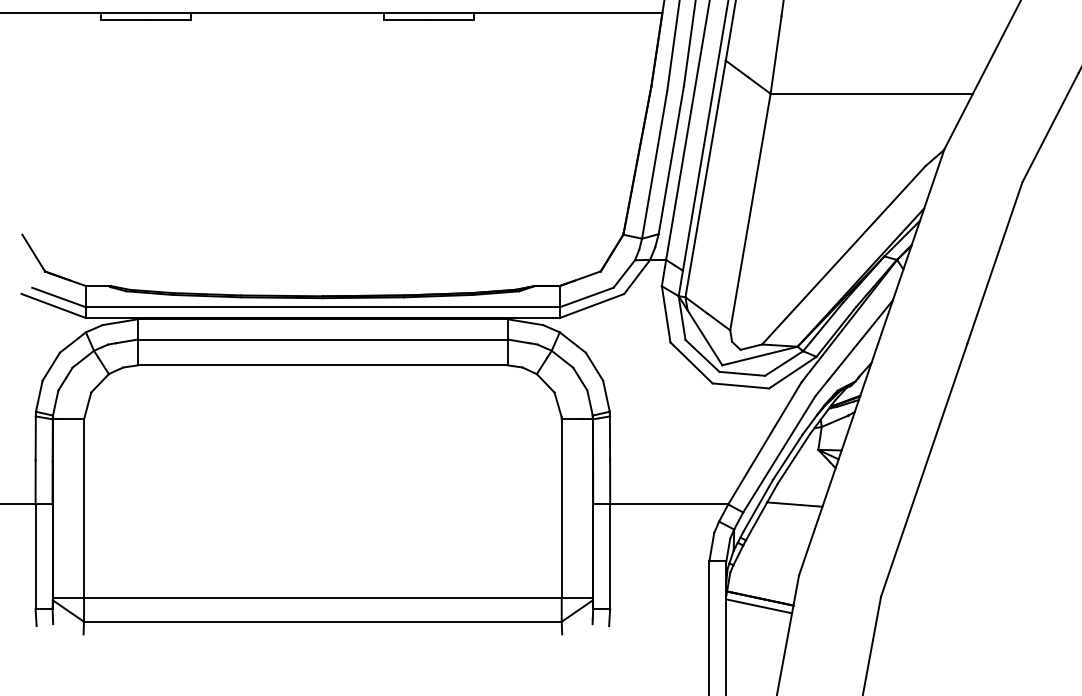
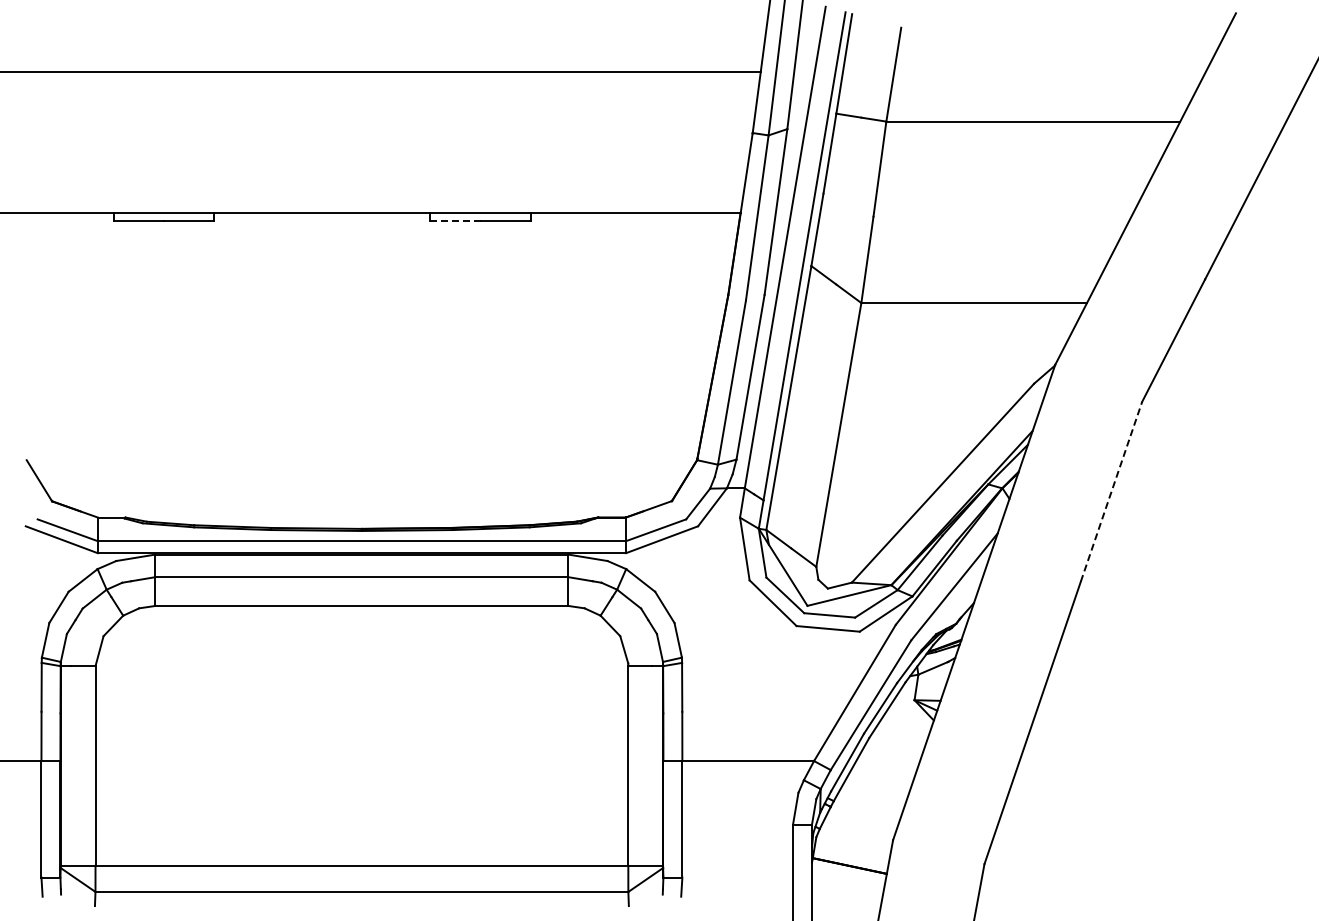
line: (405, 19) -> (454, 220), solid -> dashed
line: (994, 262) -> (1111, 491), solid -> dashed
line: (794, 503) -> (888, 760), removed
line: (759, 606) -> (848, 874), removed

